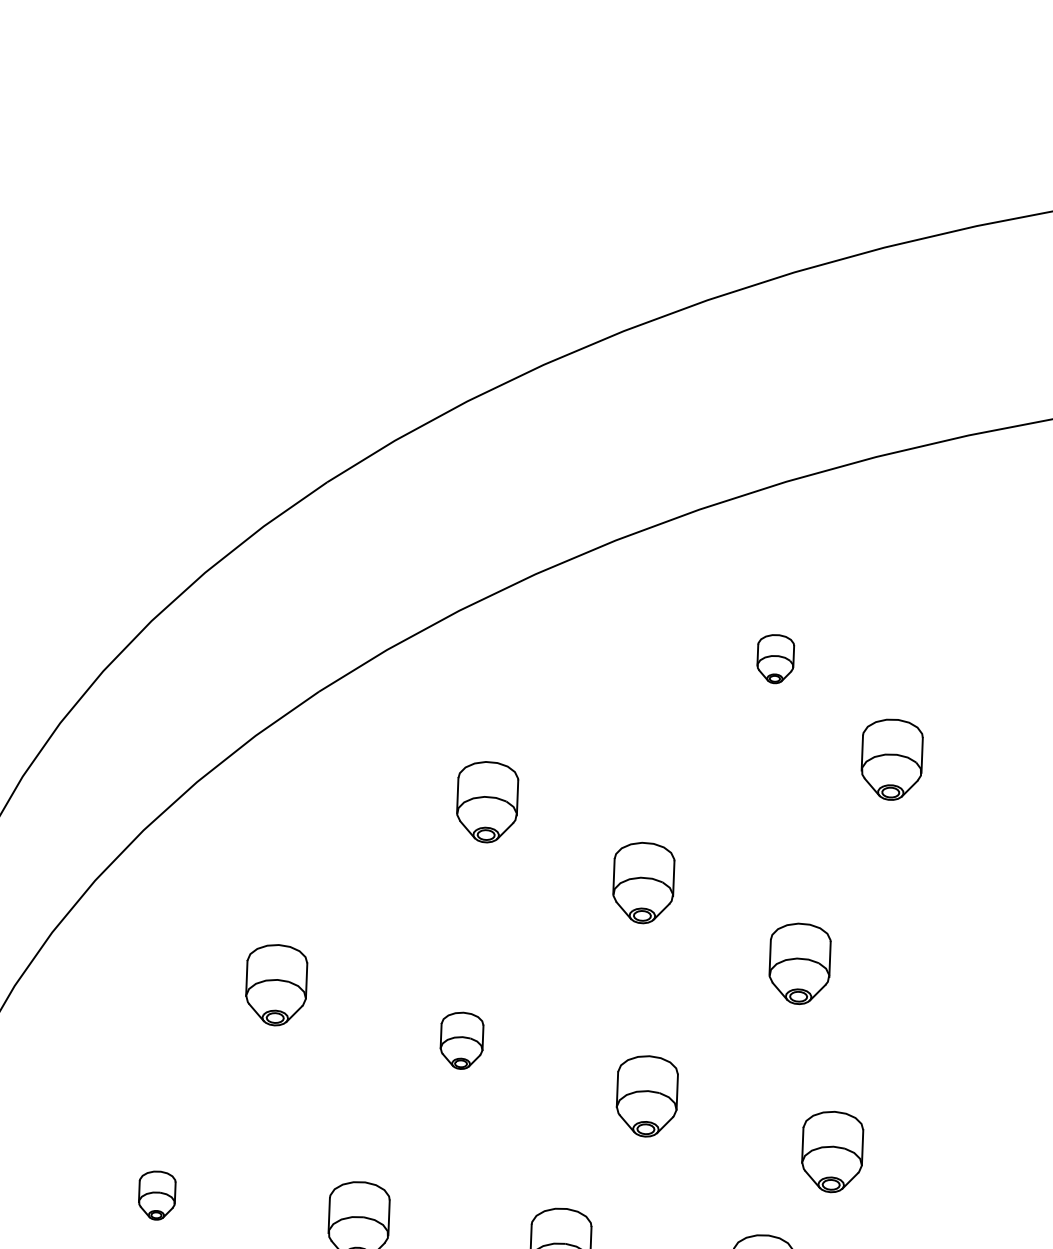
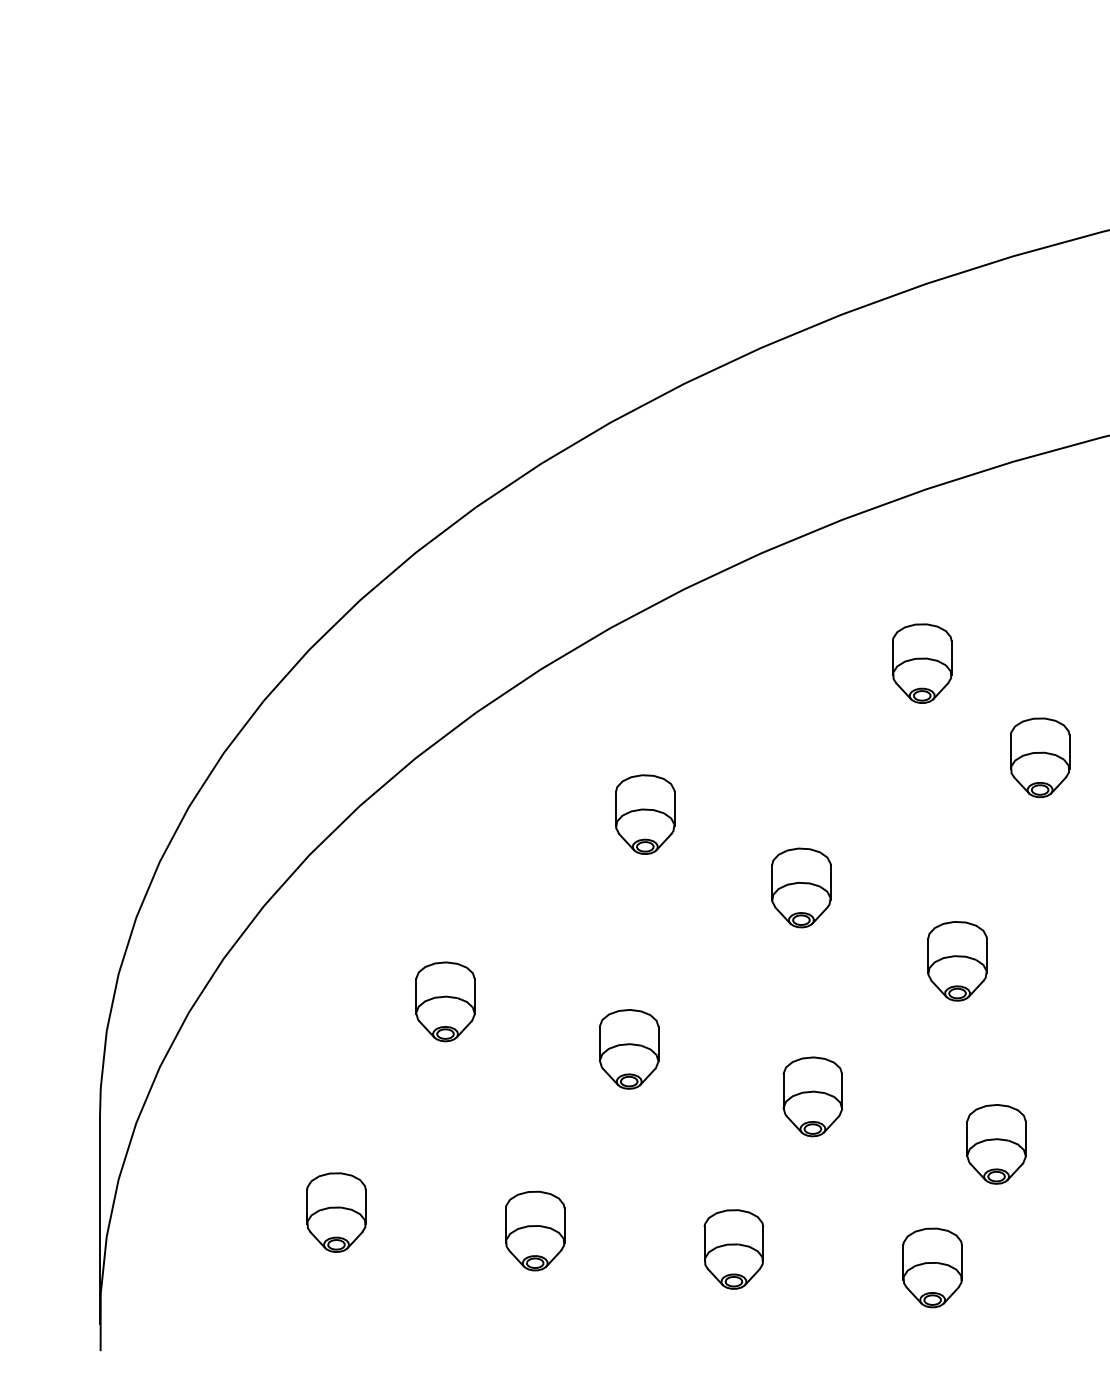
part: (775, 659) -> (922, 663), size x1.67
part: (462, 1040) -> (629, 1049), size x1.43
part: (157, 1195) -> (336, 1212), size x1.67

